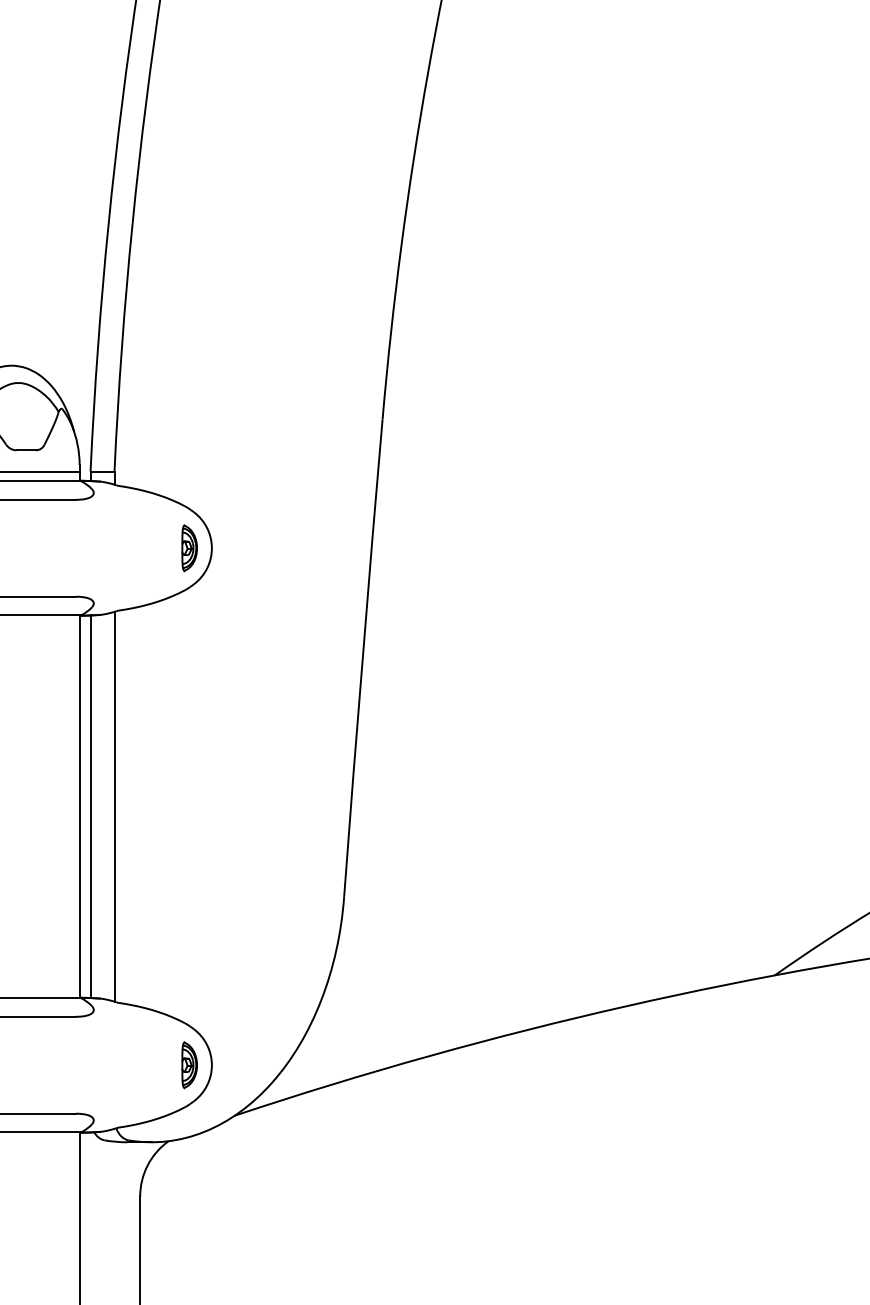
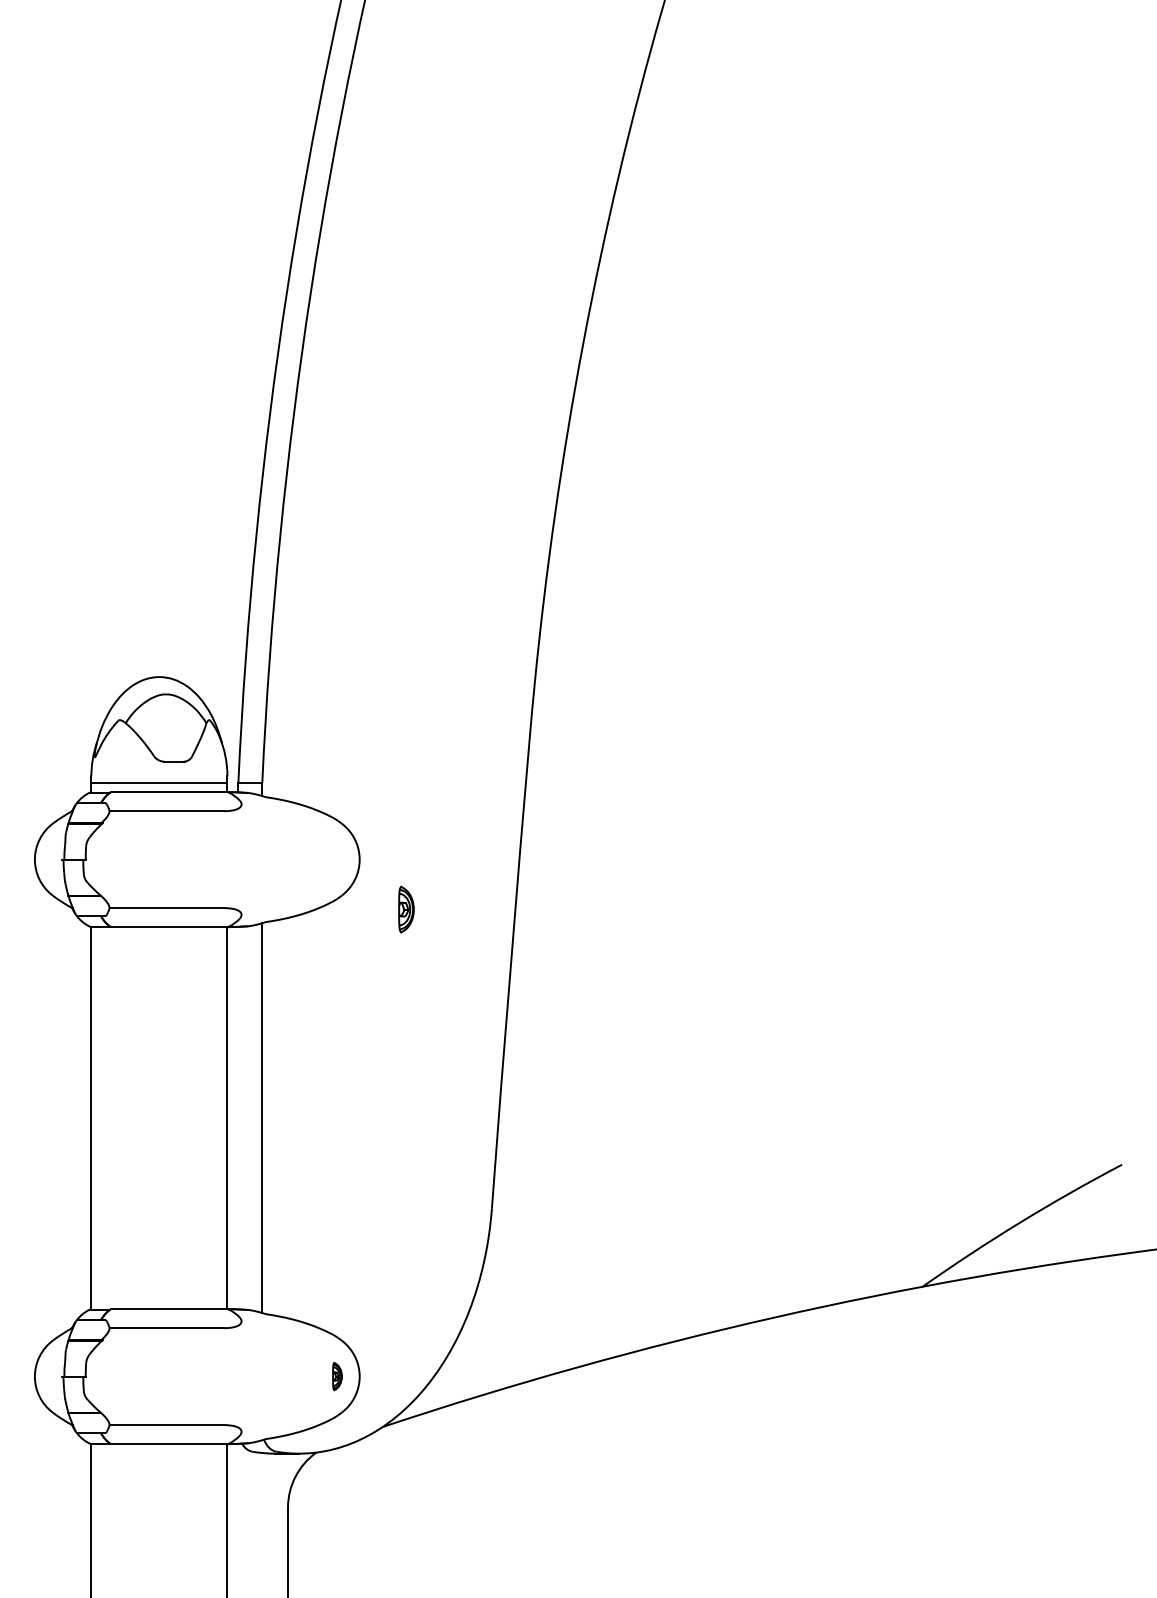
part: (189, 548) -> (406, 909), moved
line: (90, 806) -> (238, 1117), removed
part: (189, 1065) -> (337, 1376), size x0.6

